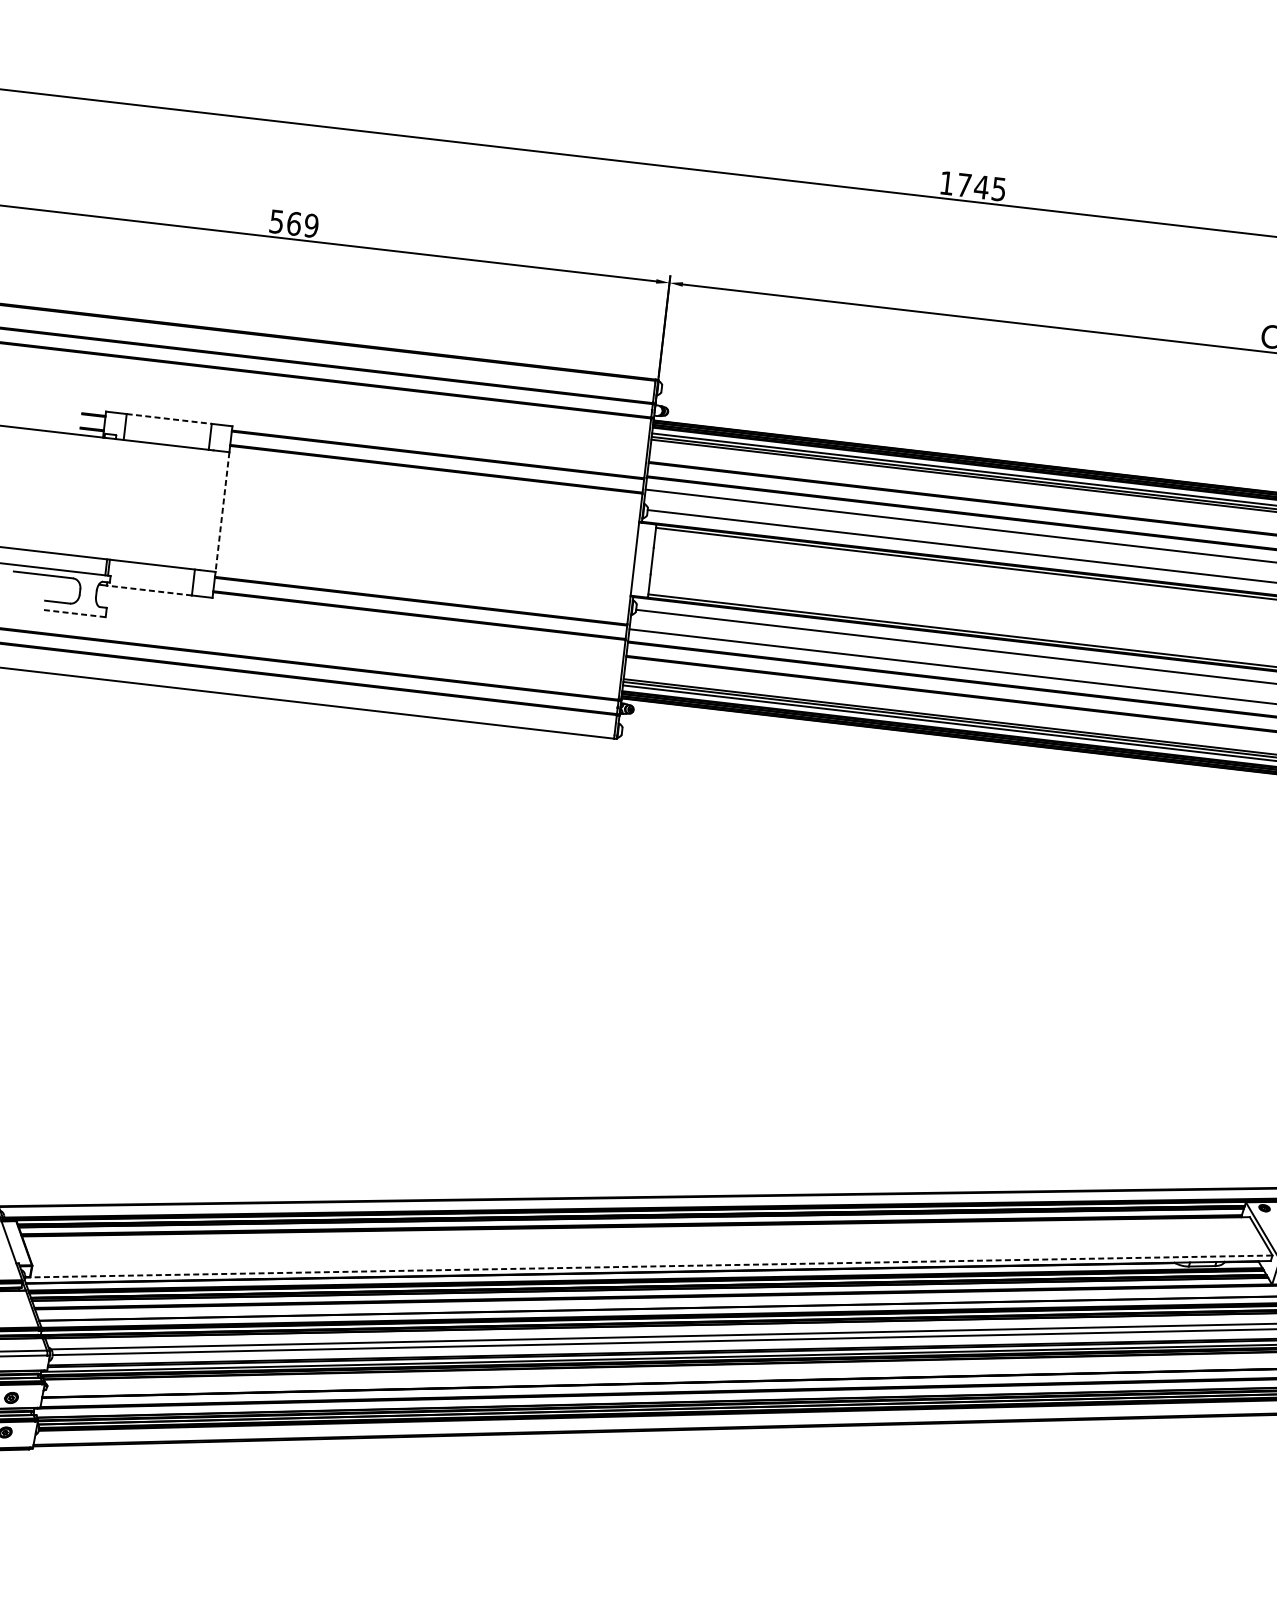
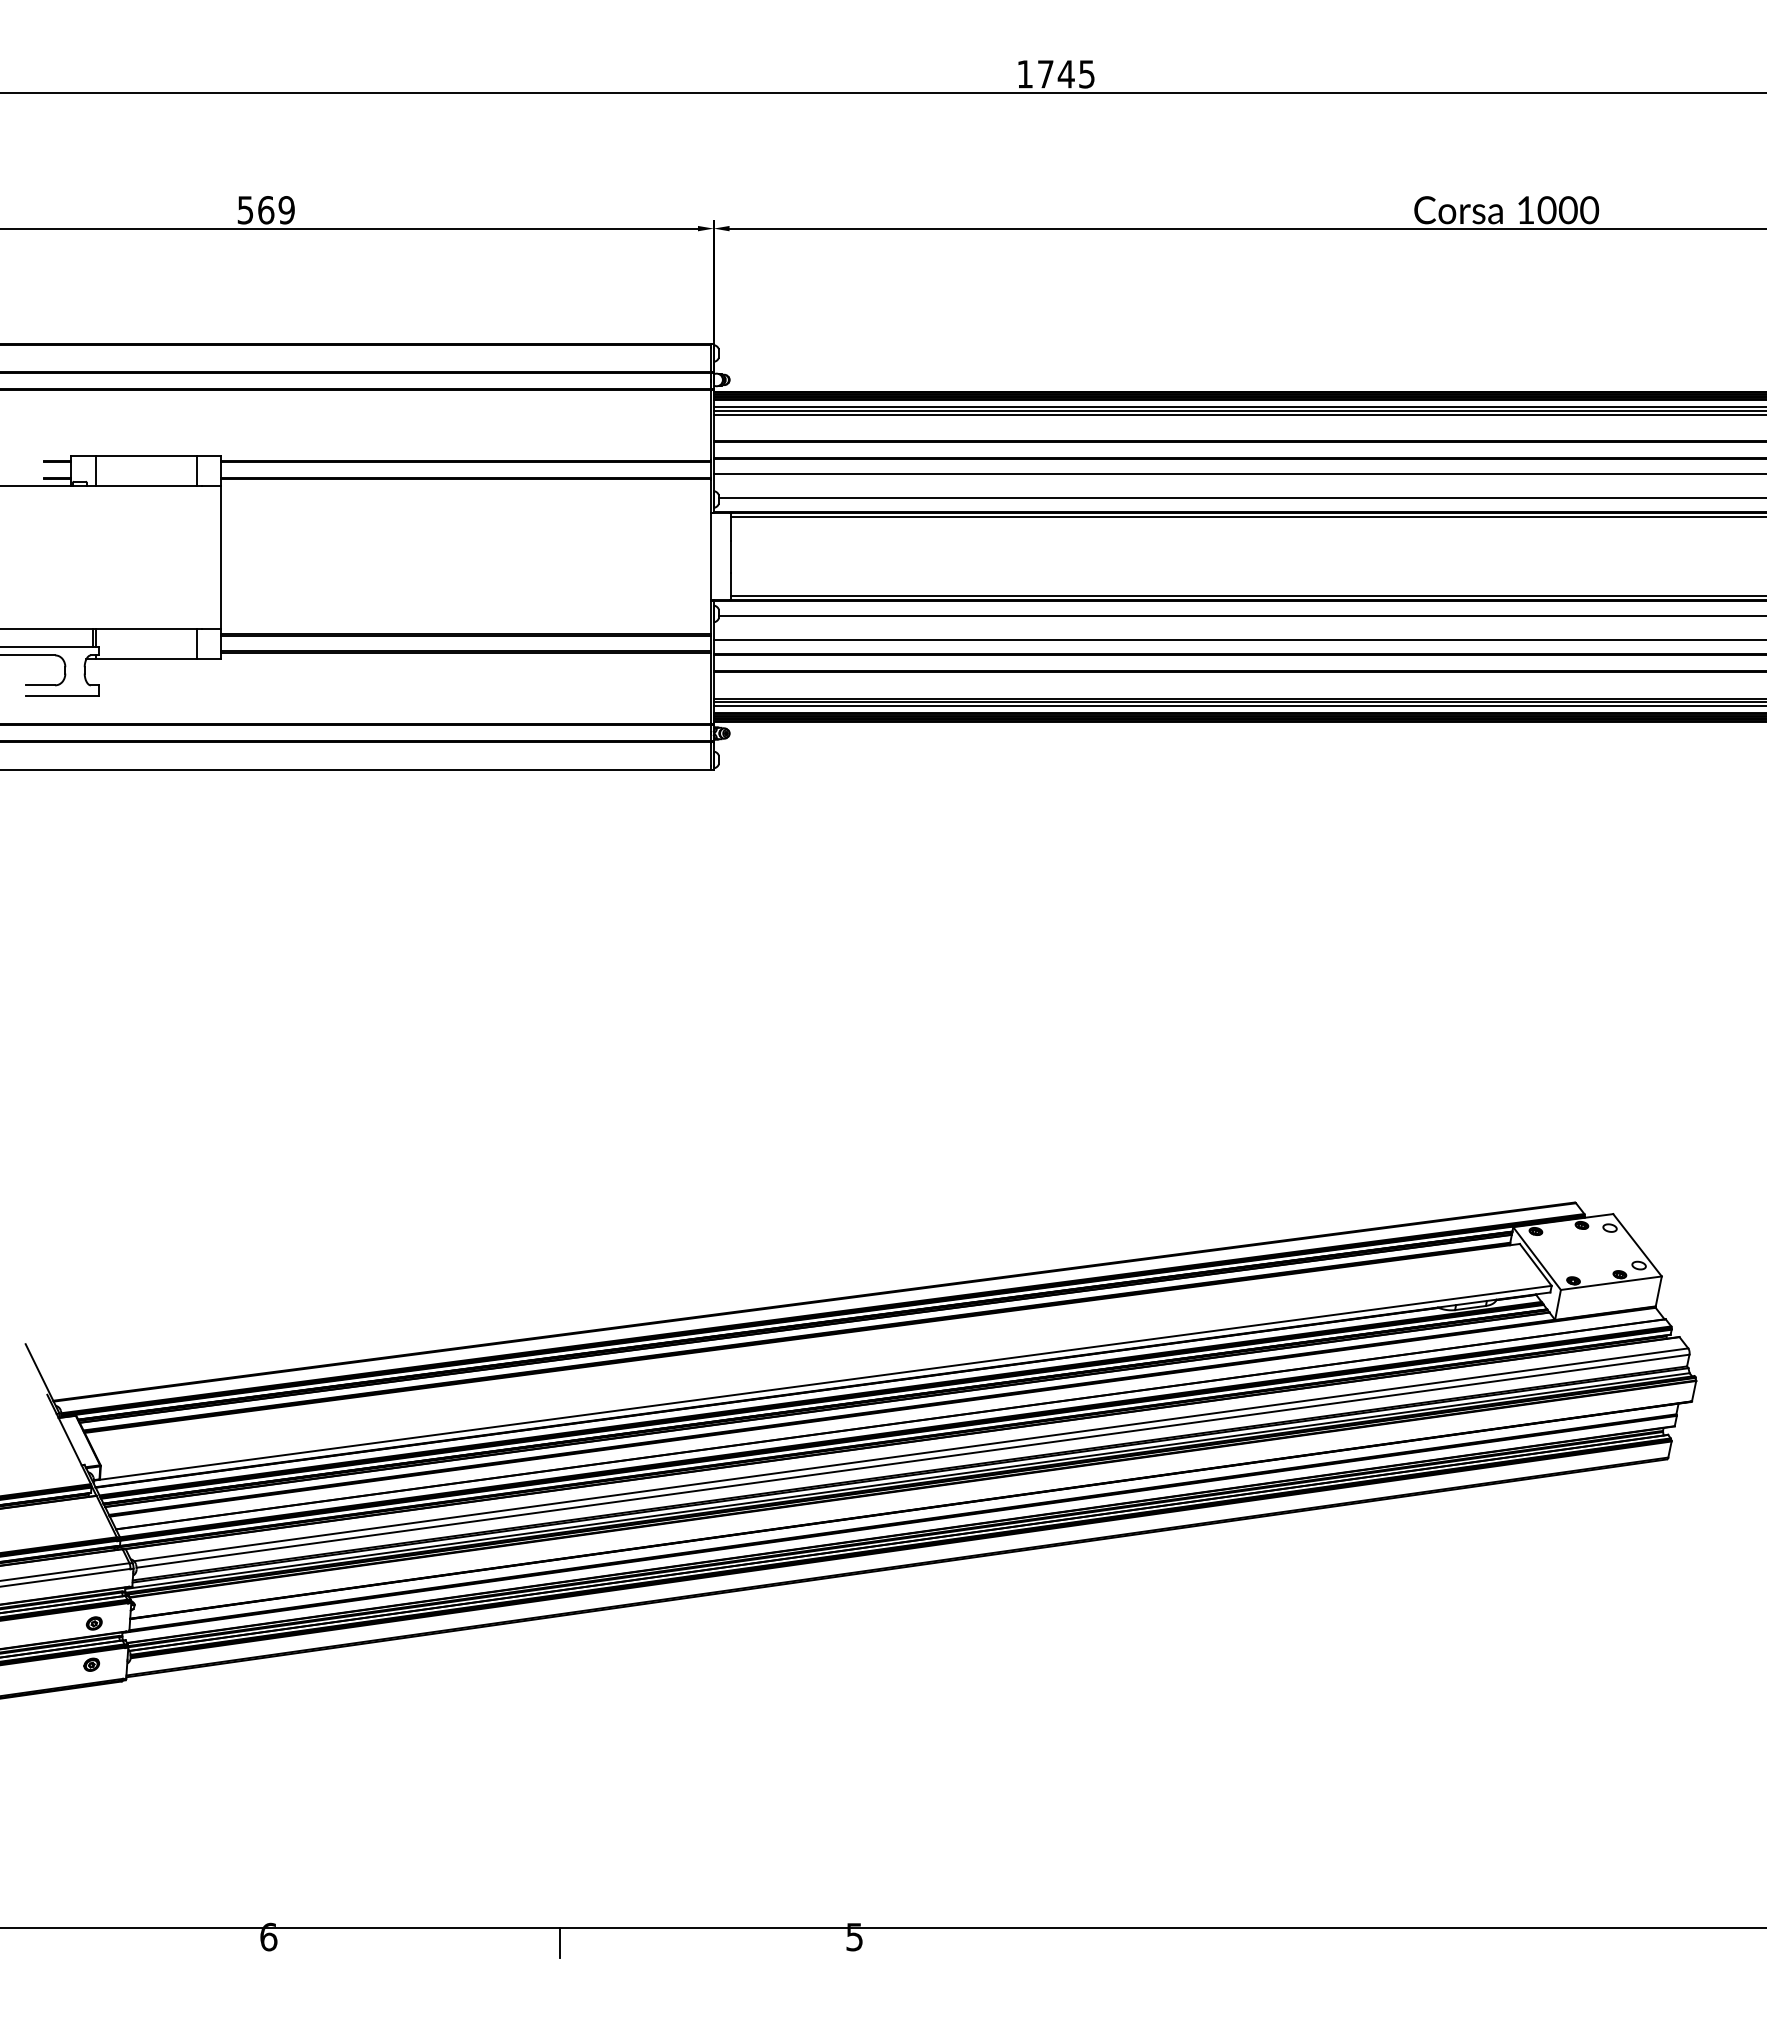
line: (169, 418) -> (146, 455), dashed -> solid
line: (222, 512) -> (221, 558), dashed -> solid
line: (148, 590) -> (145, 659), dashed -> solid
line: (75, 613) -> (62, 696), dashed -> solid
line: (649, 1266) -> (823, 1383), dashed -> solid

